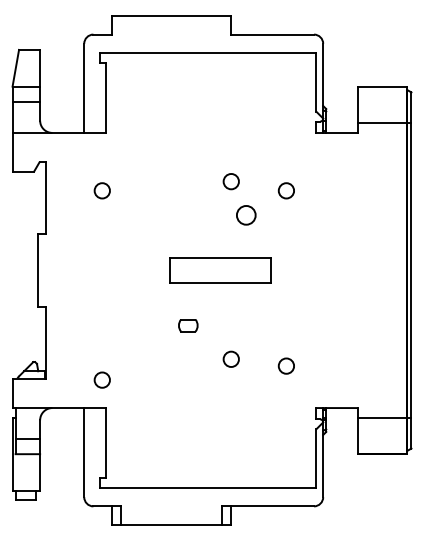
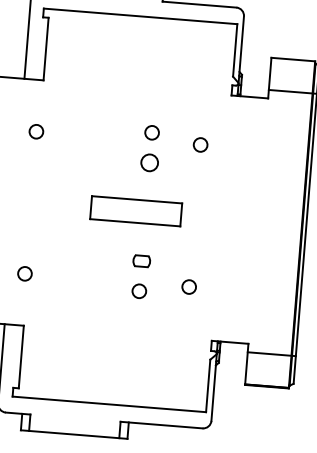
circle: (246, 215) -> (149, 163), moved
part: (188, 325) -> (141, 261), moved
circle: (285, 365) -> (188, 286), moved
circle: (101, 379) -> (24, 273), moved

